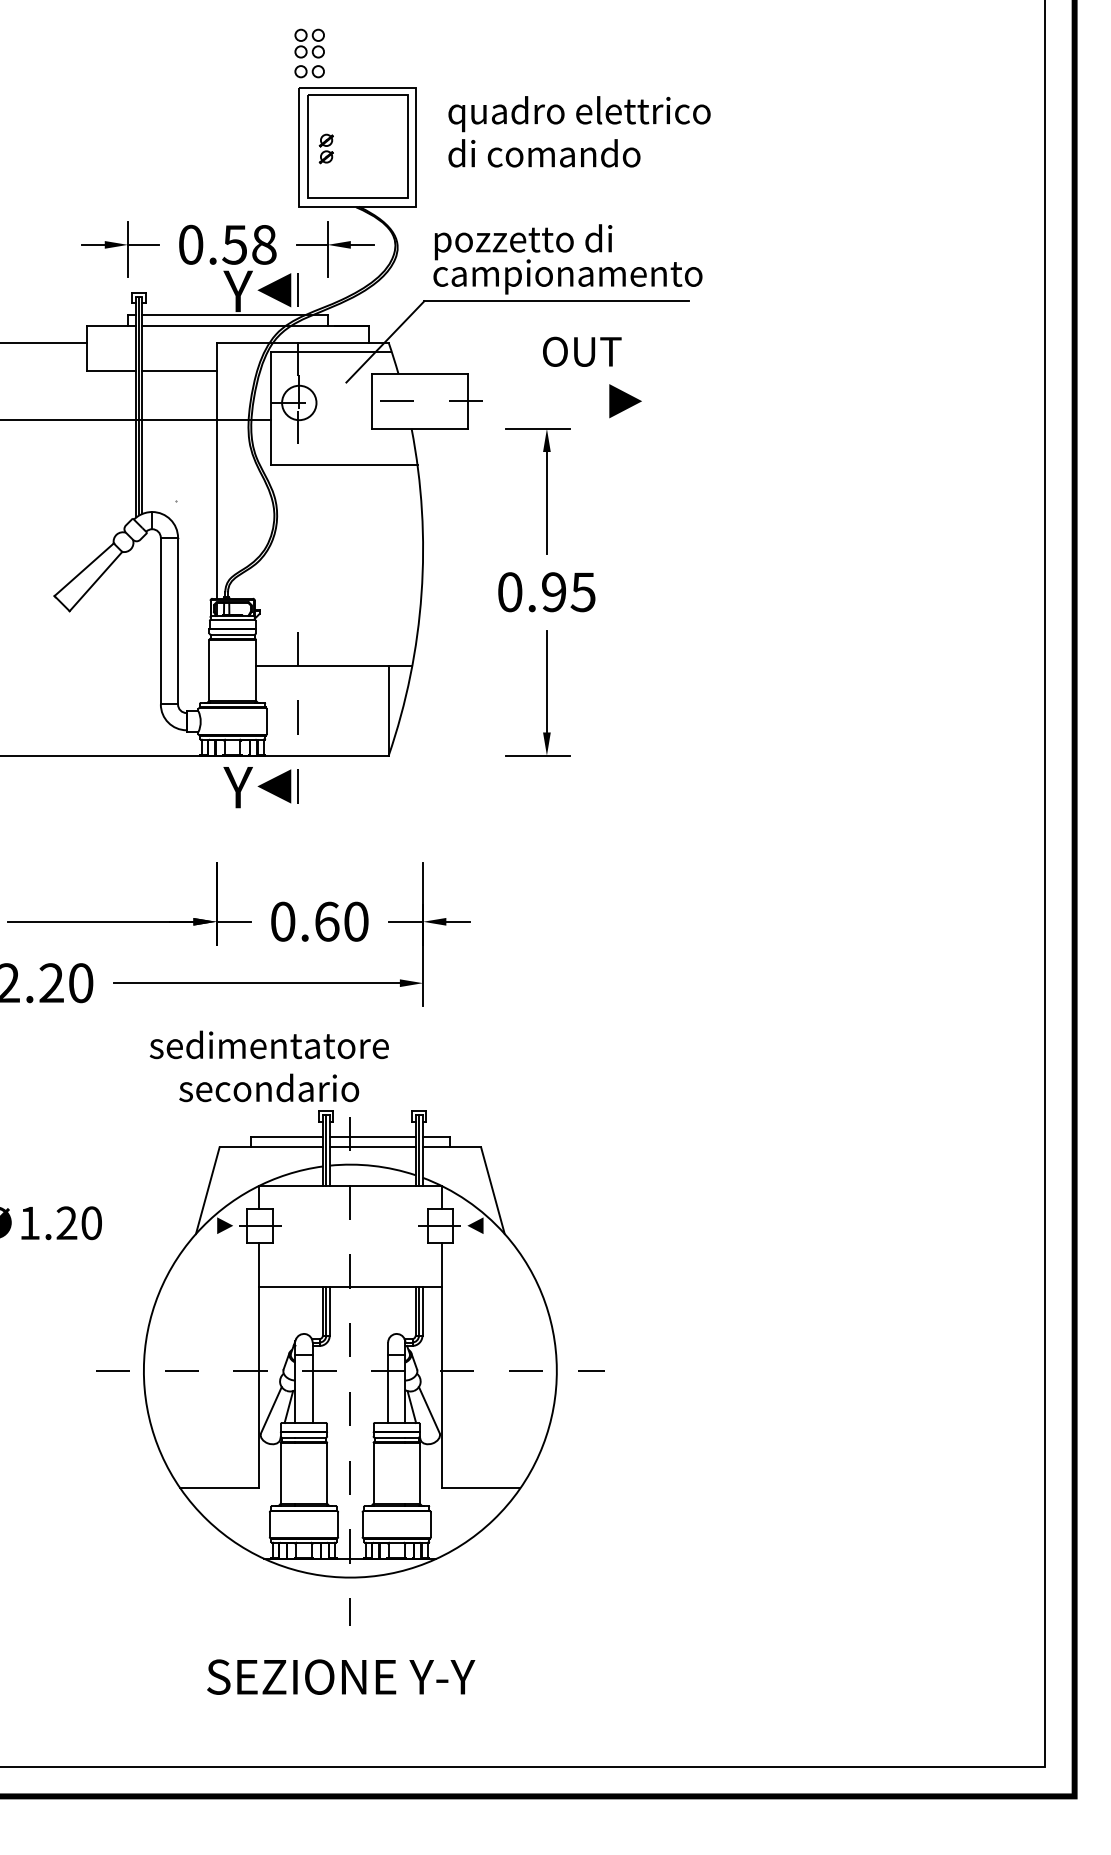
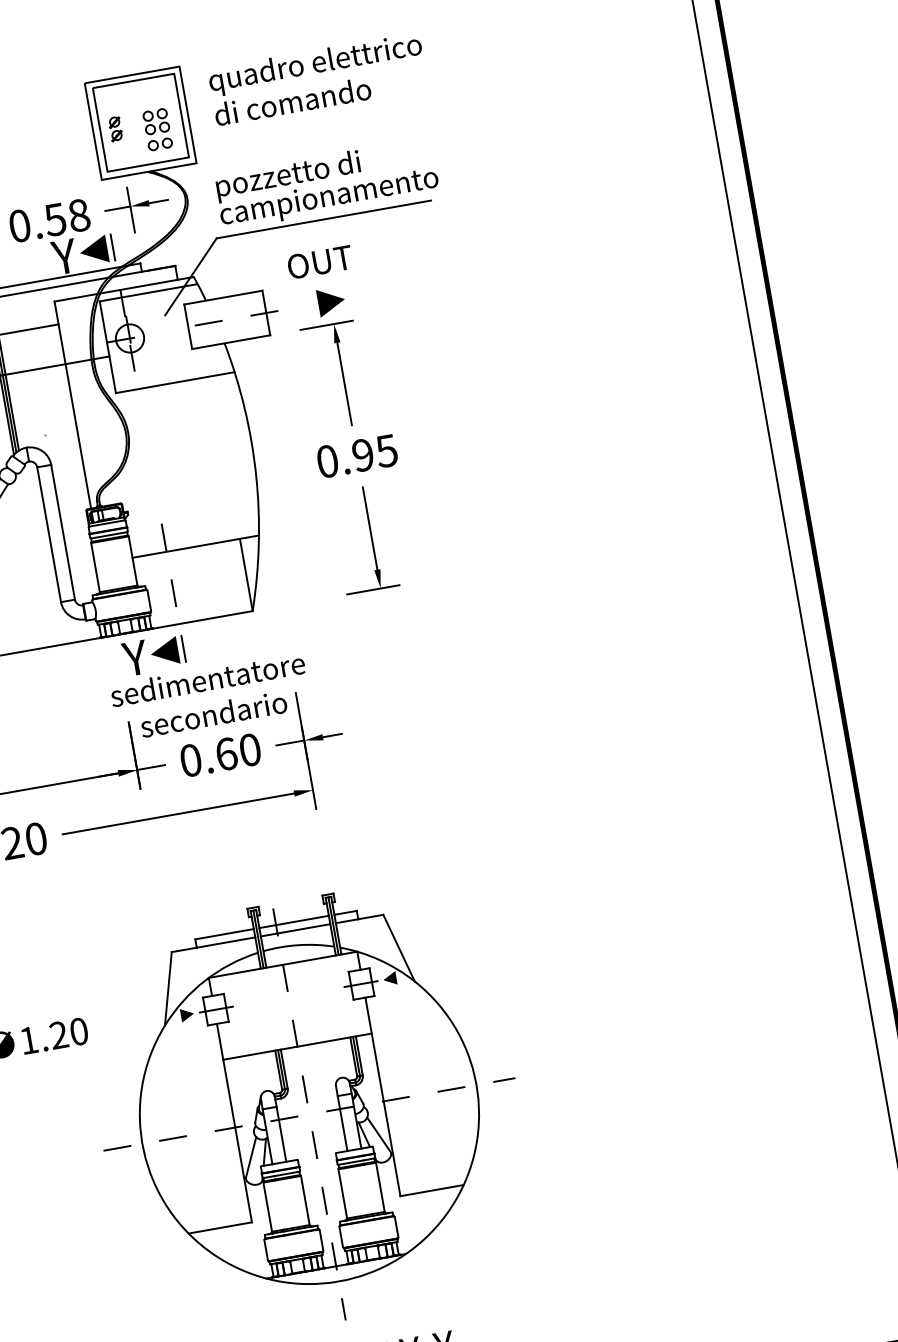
part: (309, 53) -> (157, 129), moved
text: (582, 351) -> (320, 262), moved
line: (625, 401) -> (331, 301), moved
text: (268, 1066) -> (210, 696), moved

